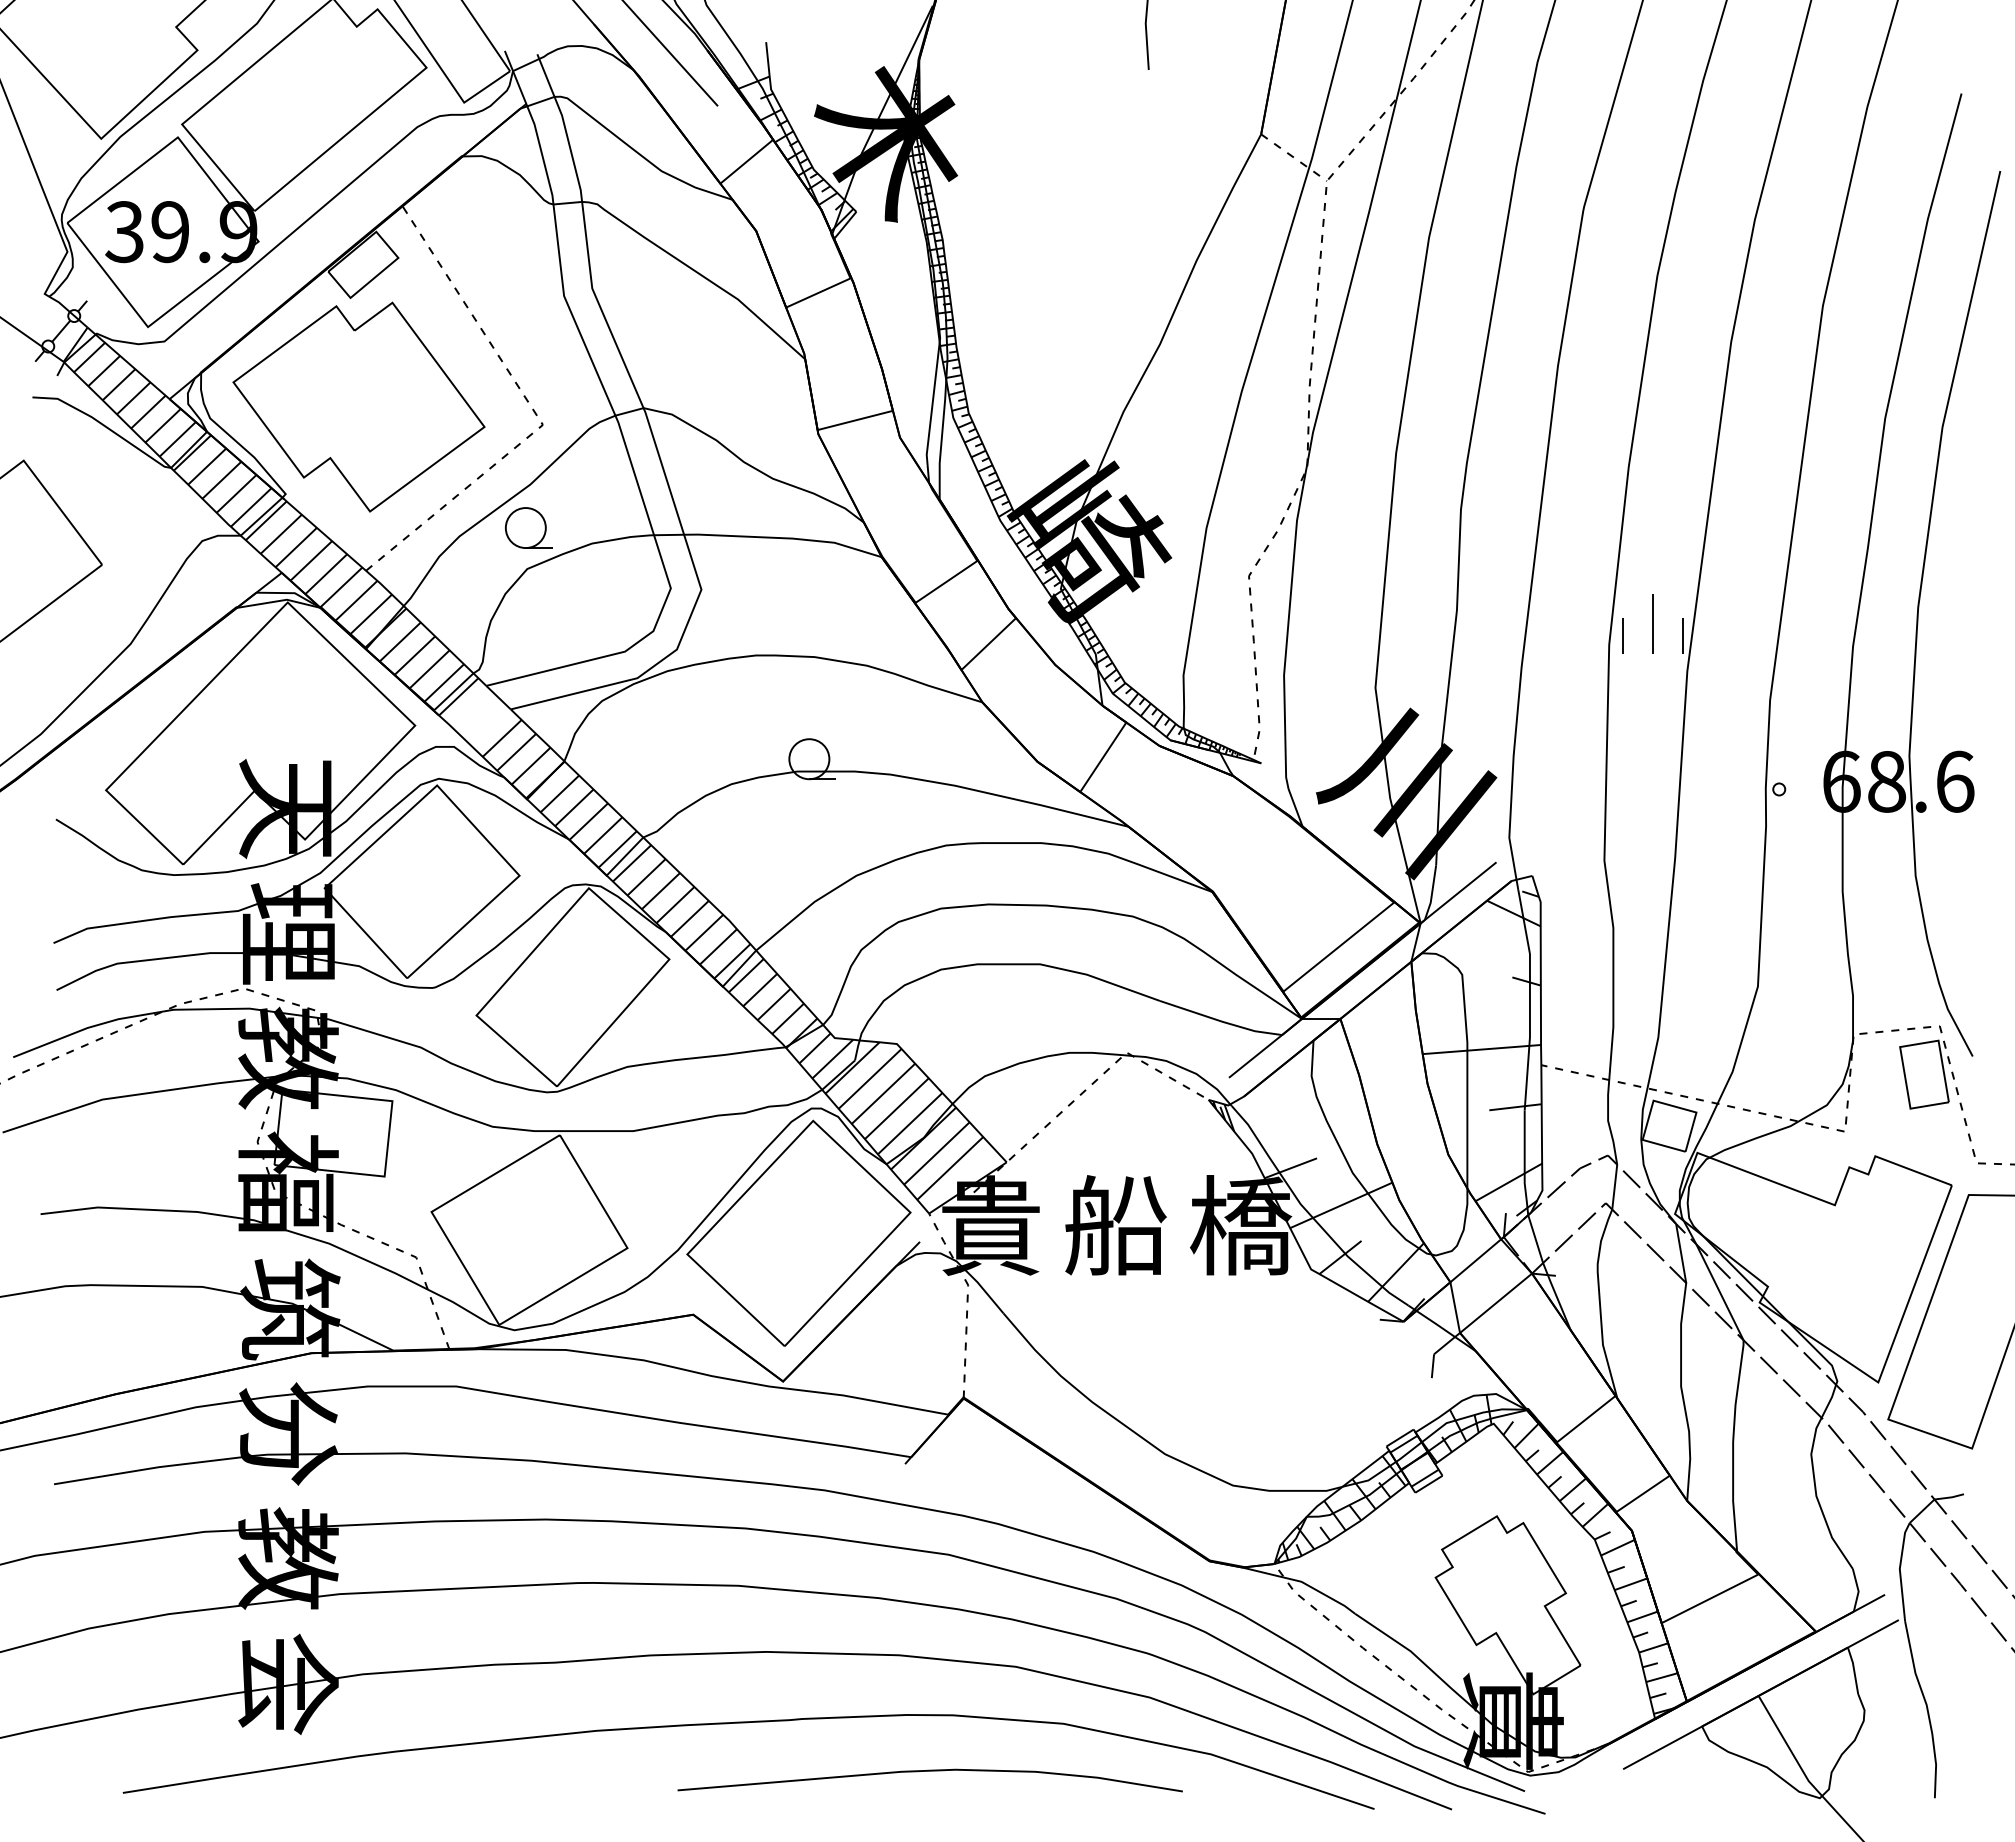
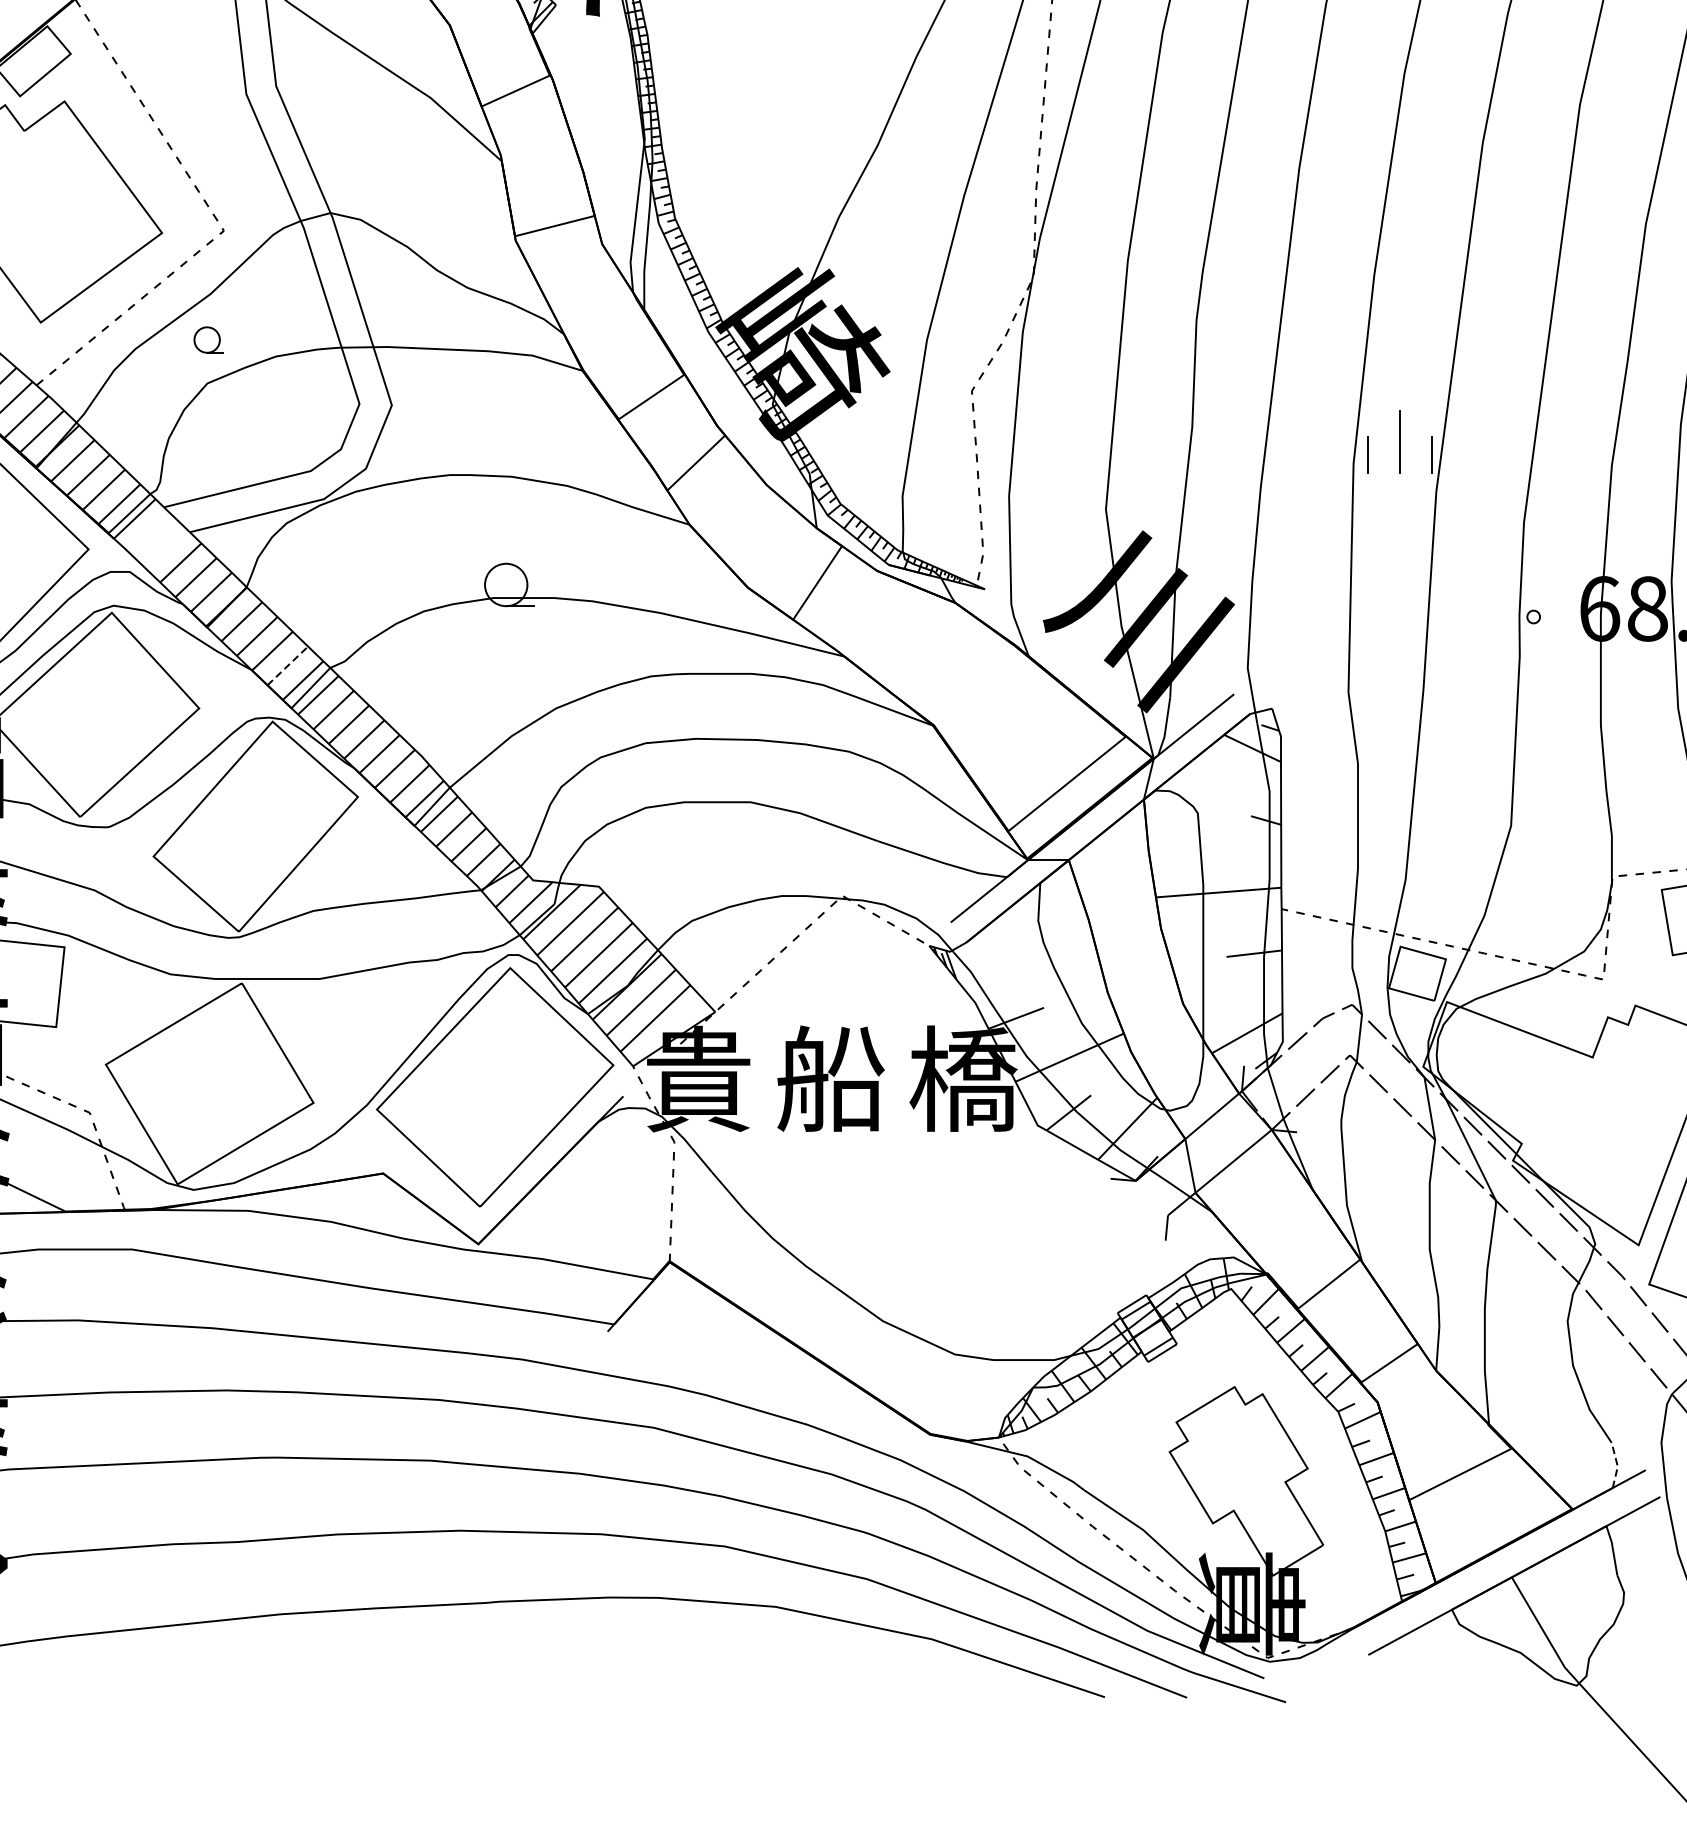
part: (528, 527) -> (208, 339), size x0.6
line: (603, 835) -> (288, 665), solid -> dashed
line: (1858, 1590) -> (1617, 1465), solid -> dashed
curve: (929, 1771) -> (633, 1657), removed

